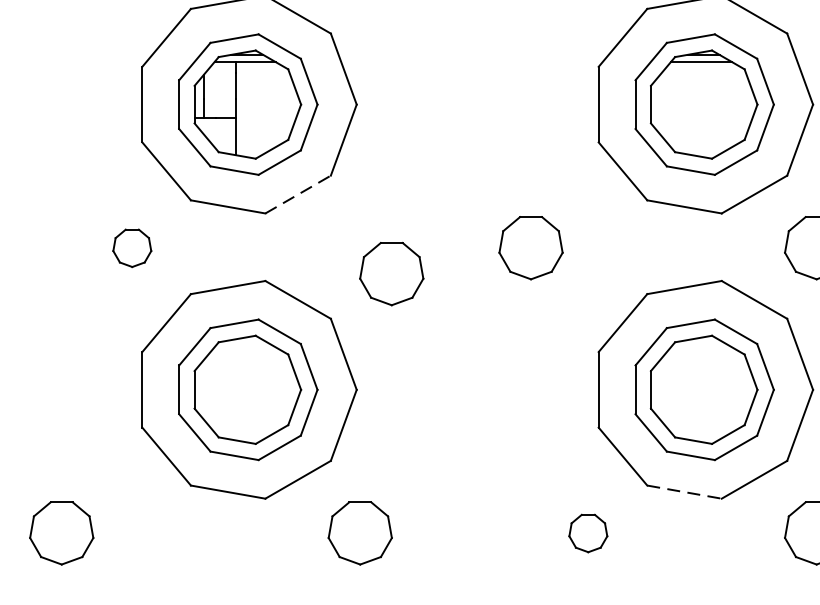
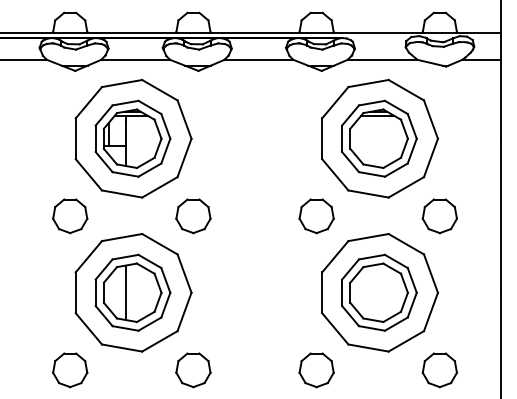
line: (299, 194) -> (160, 187), dashed -> solid
part: (132, 248) -> (70, 216), size x1.67
part: (530, 248) -> (316, 216), moved
part: (391, 274) -> (193, 216), moved
line: (236, 389) -> (126, 292), added
line: (686, 492) -> (369, 348), dashed -> solid
part: (62, 533) -> (70, 370), moved
part: (588, 533) -> (316, 370), size x1.67

